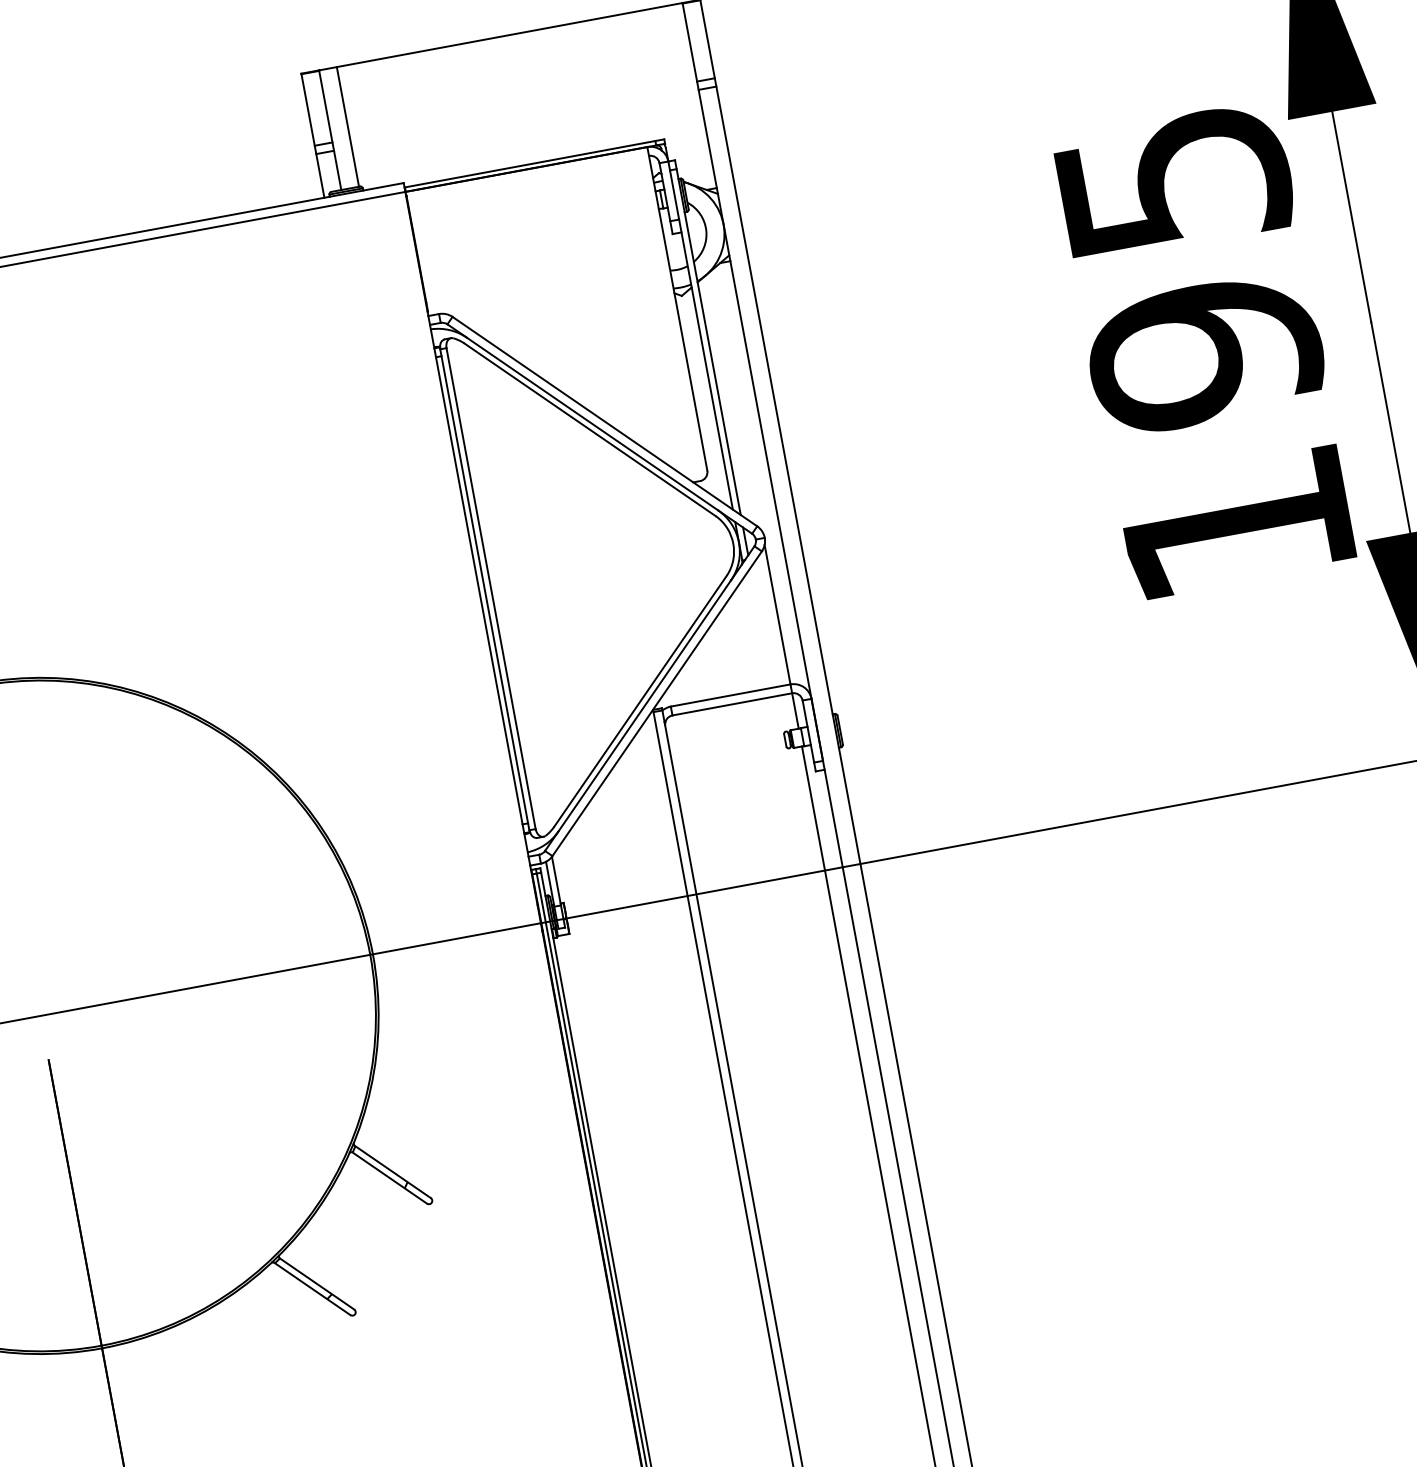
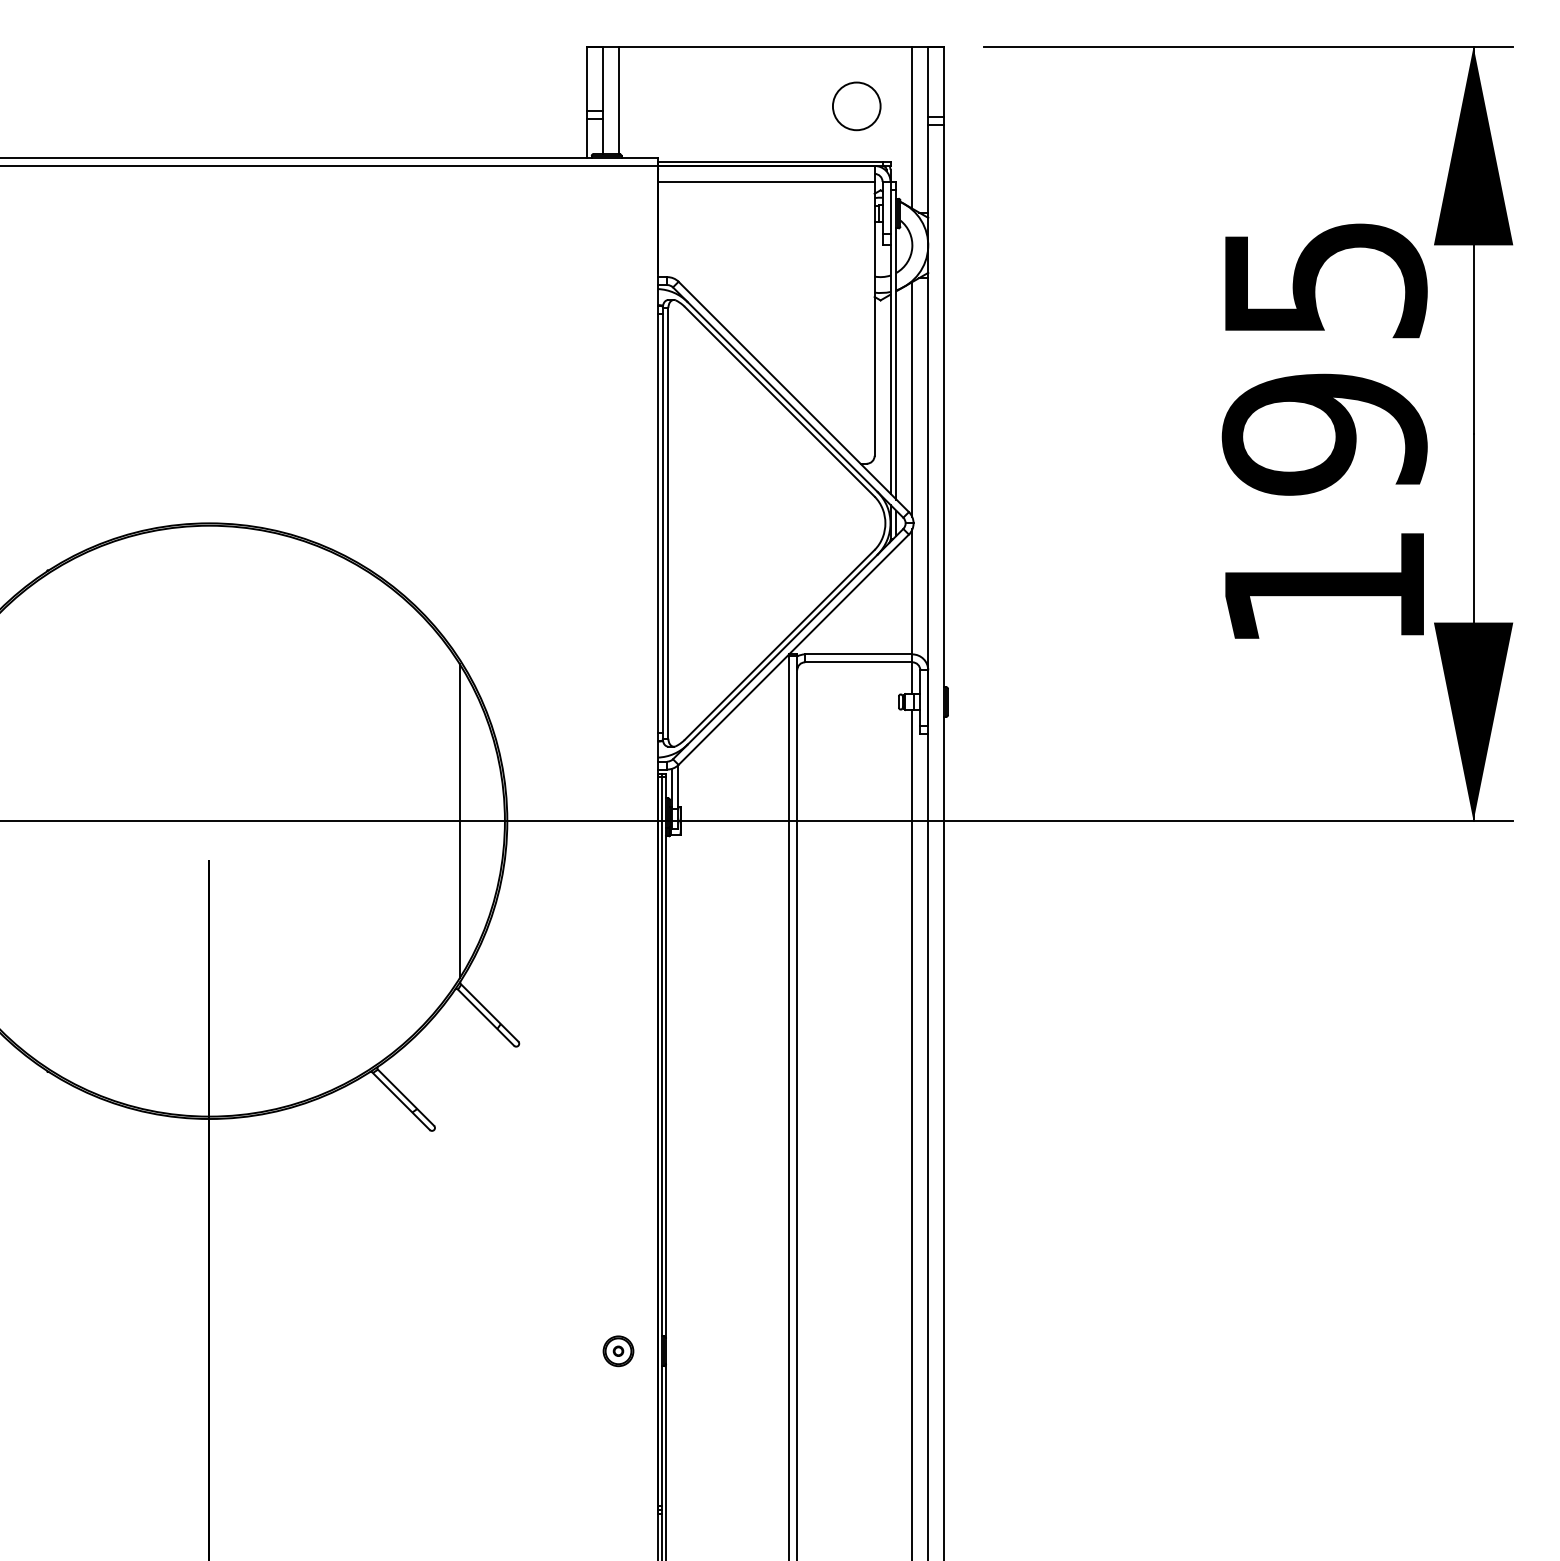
circle: (614, 84) -> (856, 106), added
line: (681, 96) -> (912, 127), added
line: (529, 186) -> (766, 181), added
line: (737, 399) -> (912, 399), added
line: (319, 964) -> (459, 821), added

